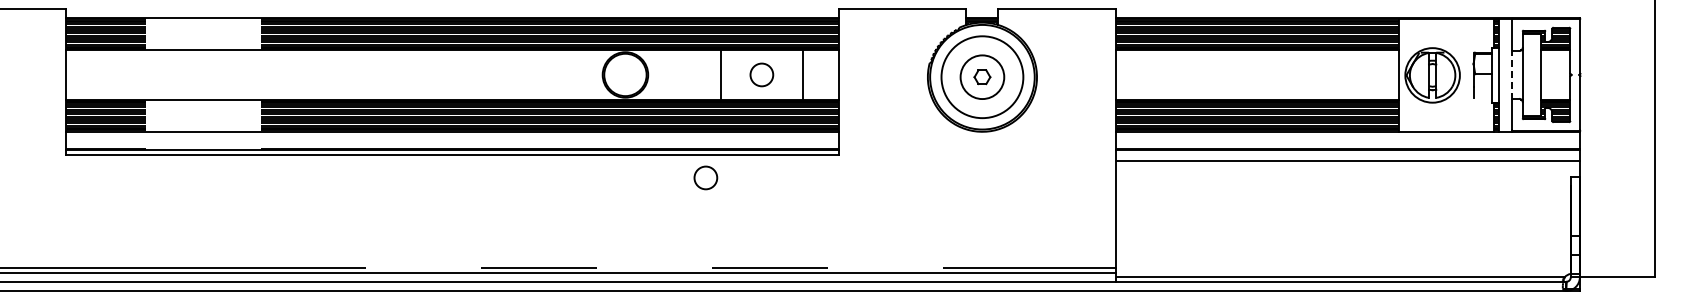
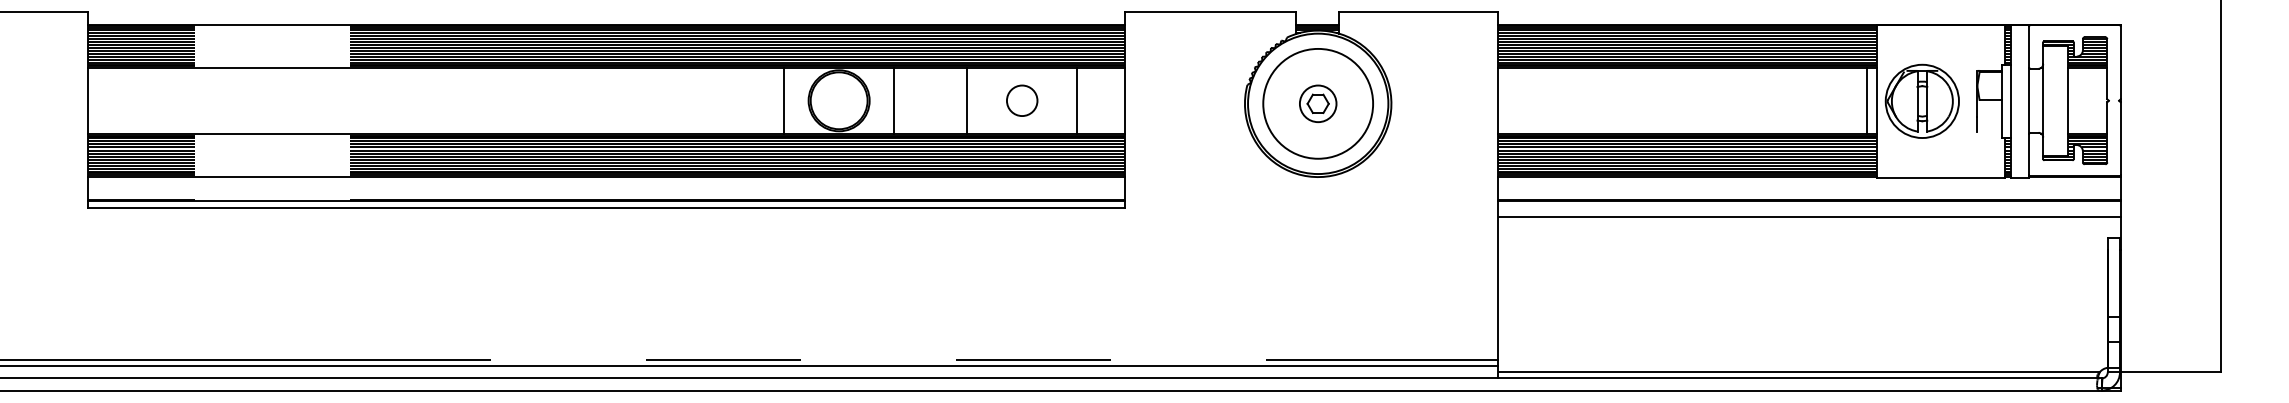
line: (584, 74) -> (784, 100), added
line: (666, 74) -> (894, 100), added
line: (1391, 74) -> (1867, 100), added
line: (1512, 74) -> (2029, 100), dashed -> solid
circle: (982, 76) -> (1318, 102), size x0.62
circle: (705, 177) -> (946, 238), removed

